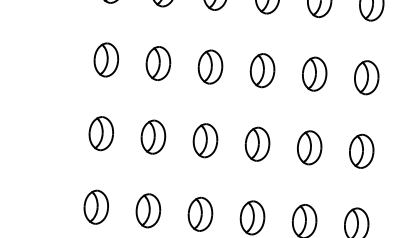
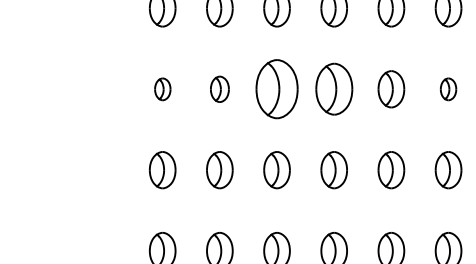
part: (106, 60) -> (162, 89), size x0.6
part: (158, 63) -> (219, 89), size x0.7
part: (210, 67) -> (276, 89), size x1.6
part: (261, 70) -> (333, 89), size x1.4
part: (366, 77) -> (448, 89), size x0.6

